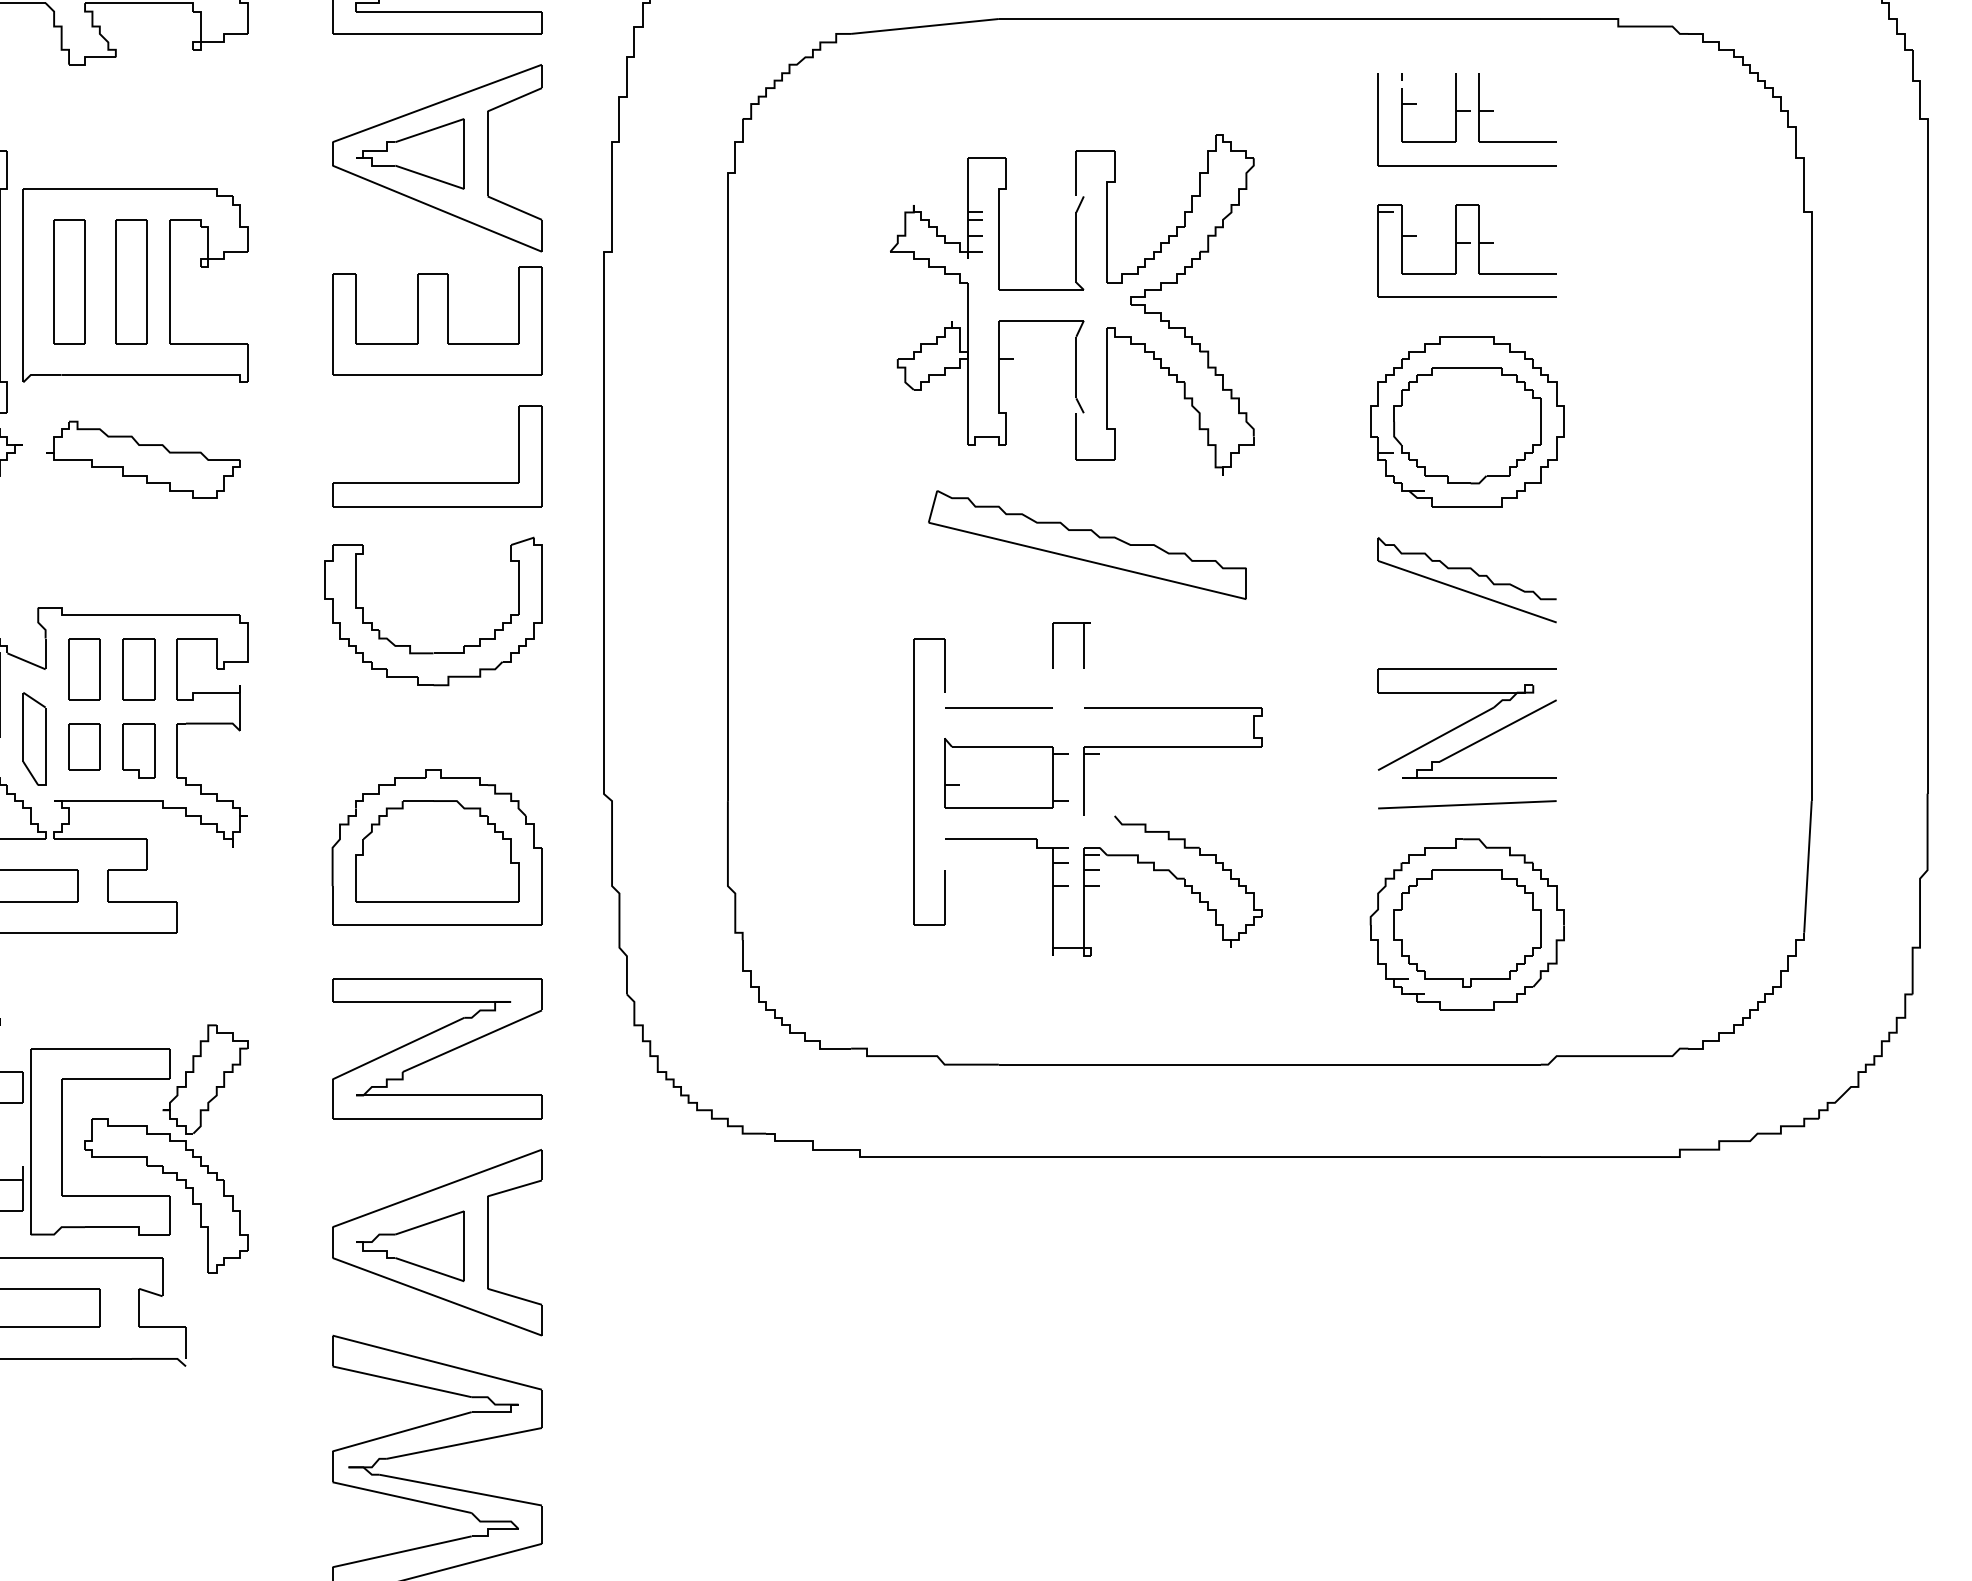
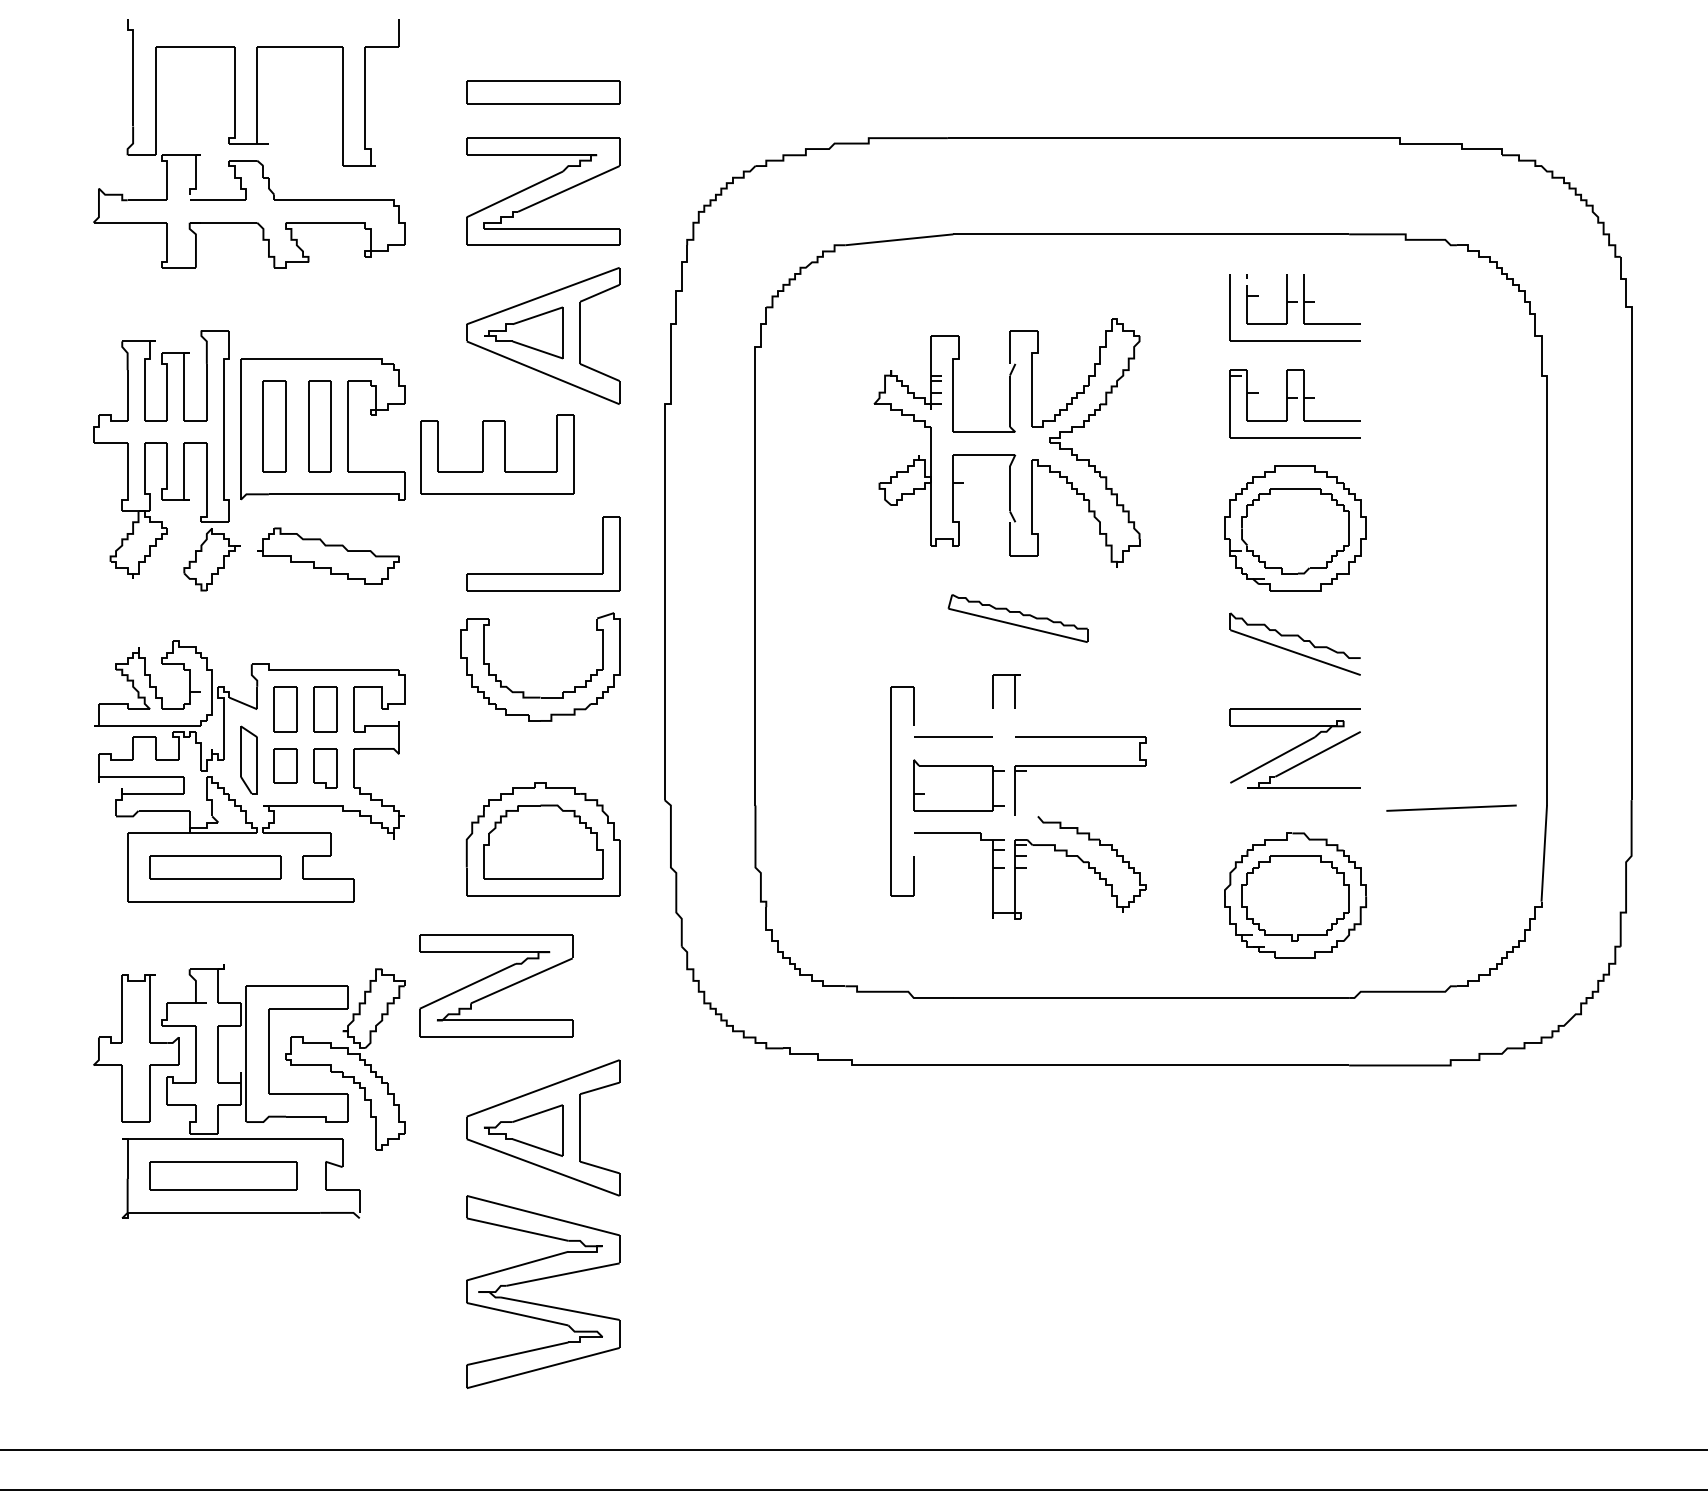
part: (437, 320) -> (497, 454), moved
part: (1086, 545) -> (1017, 618), size x0.6
line: (1467, 803) -> (1451, 807), moved
part: (437, 1047) -> (496, 985), moved

